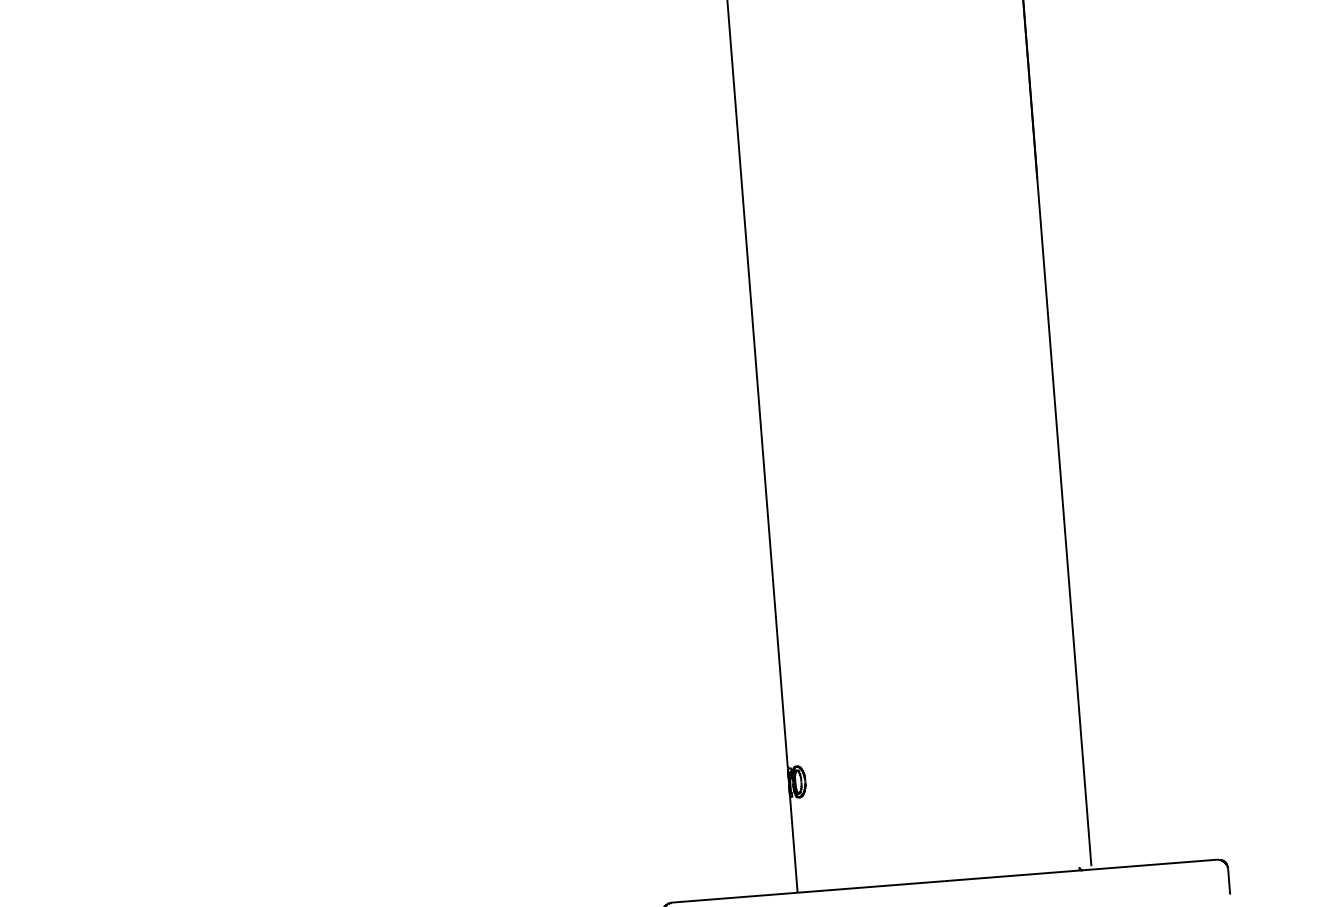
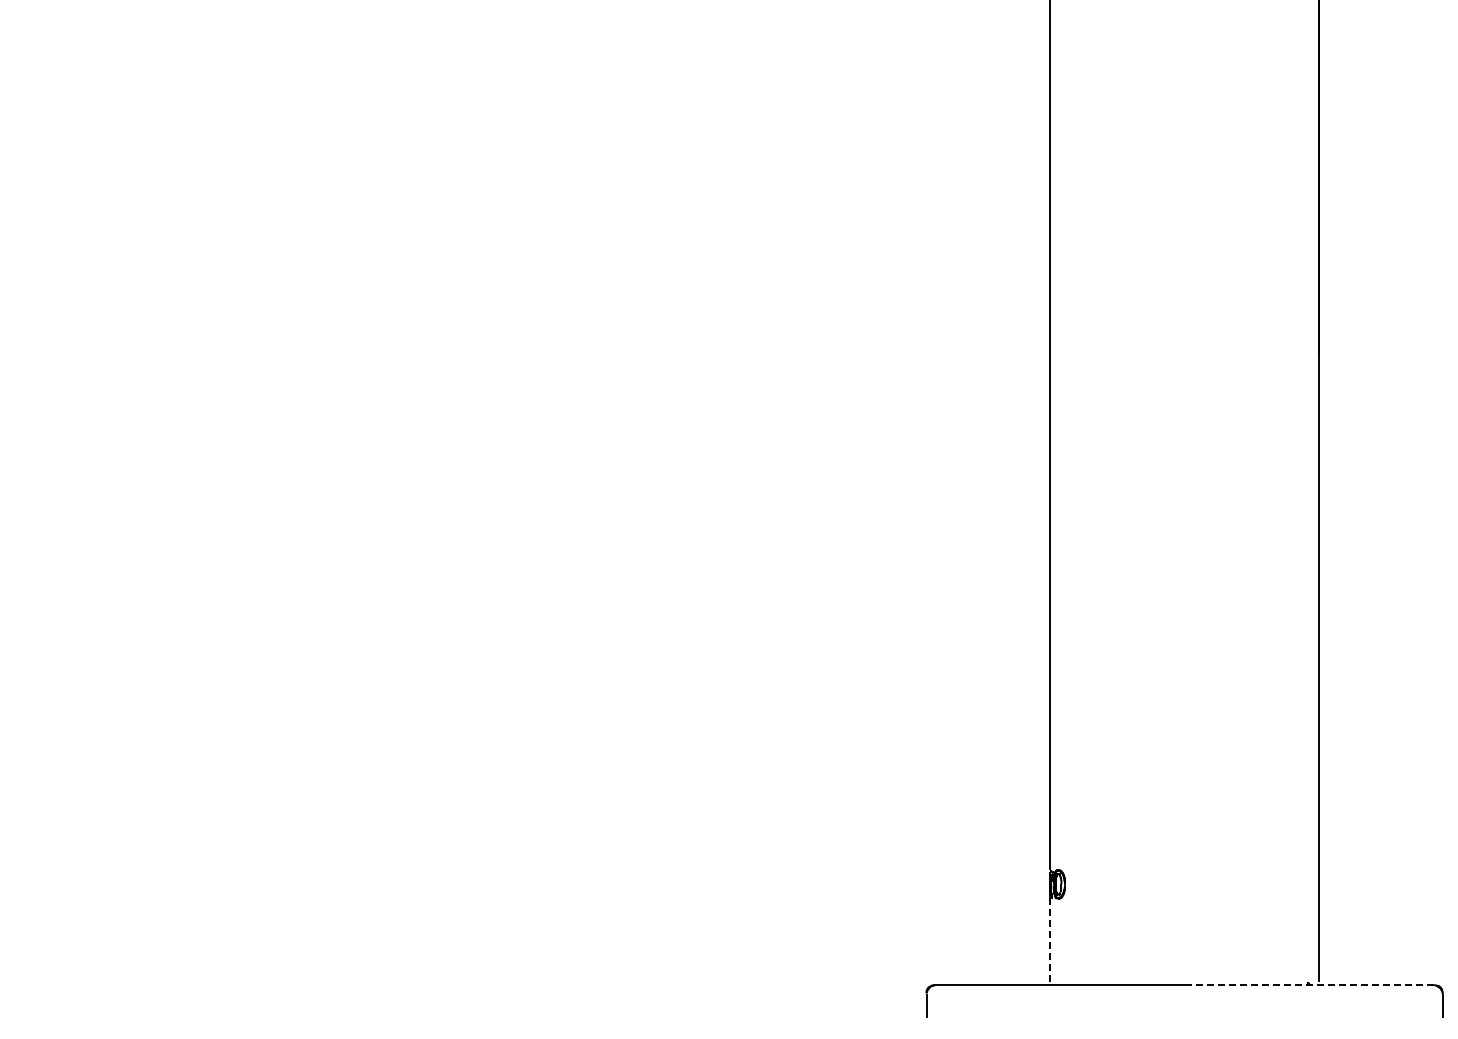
line: (793, 839) -> (1050, 936), solid -> dashed
line: (1081, 870) -> (1309, 985), solid -> dashed

